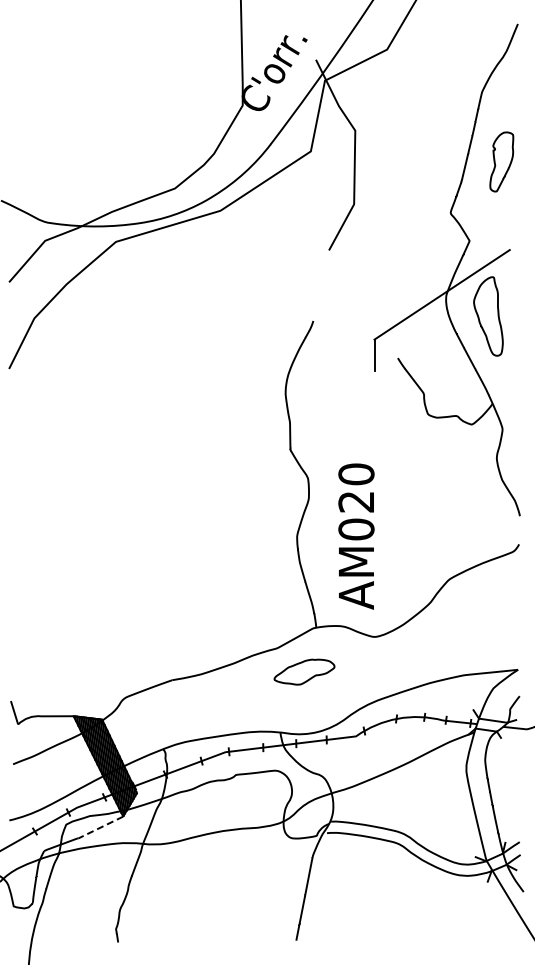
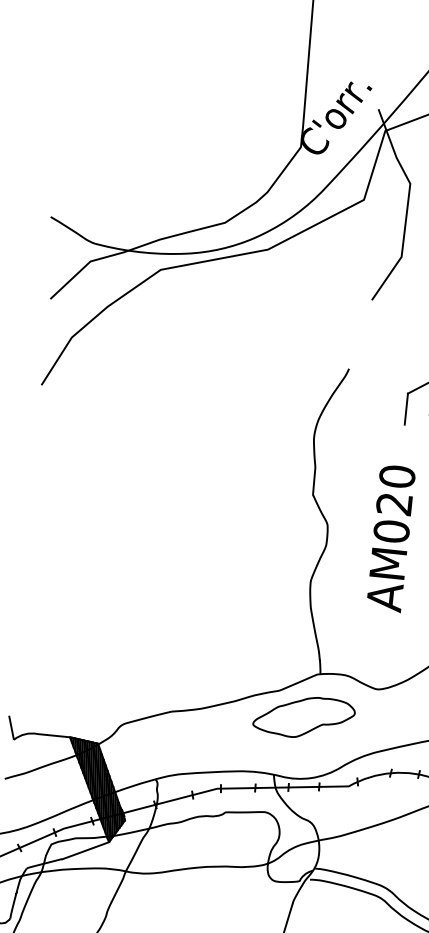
text: (356, 536) -> (390, 538), moved
part: (304, 671) -> (304, 716), size x1.67
line: (100, 827) -> (85, 850), dashed -> solid

